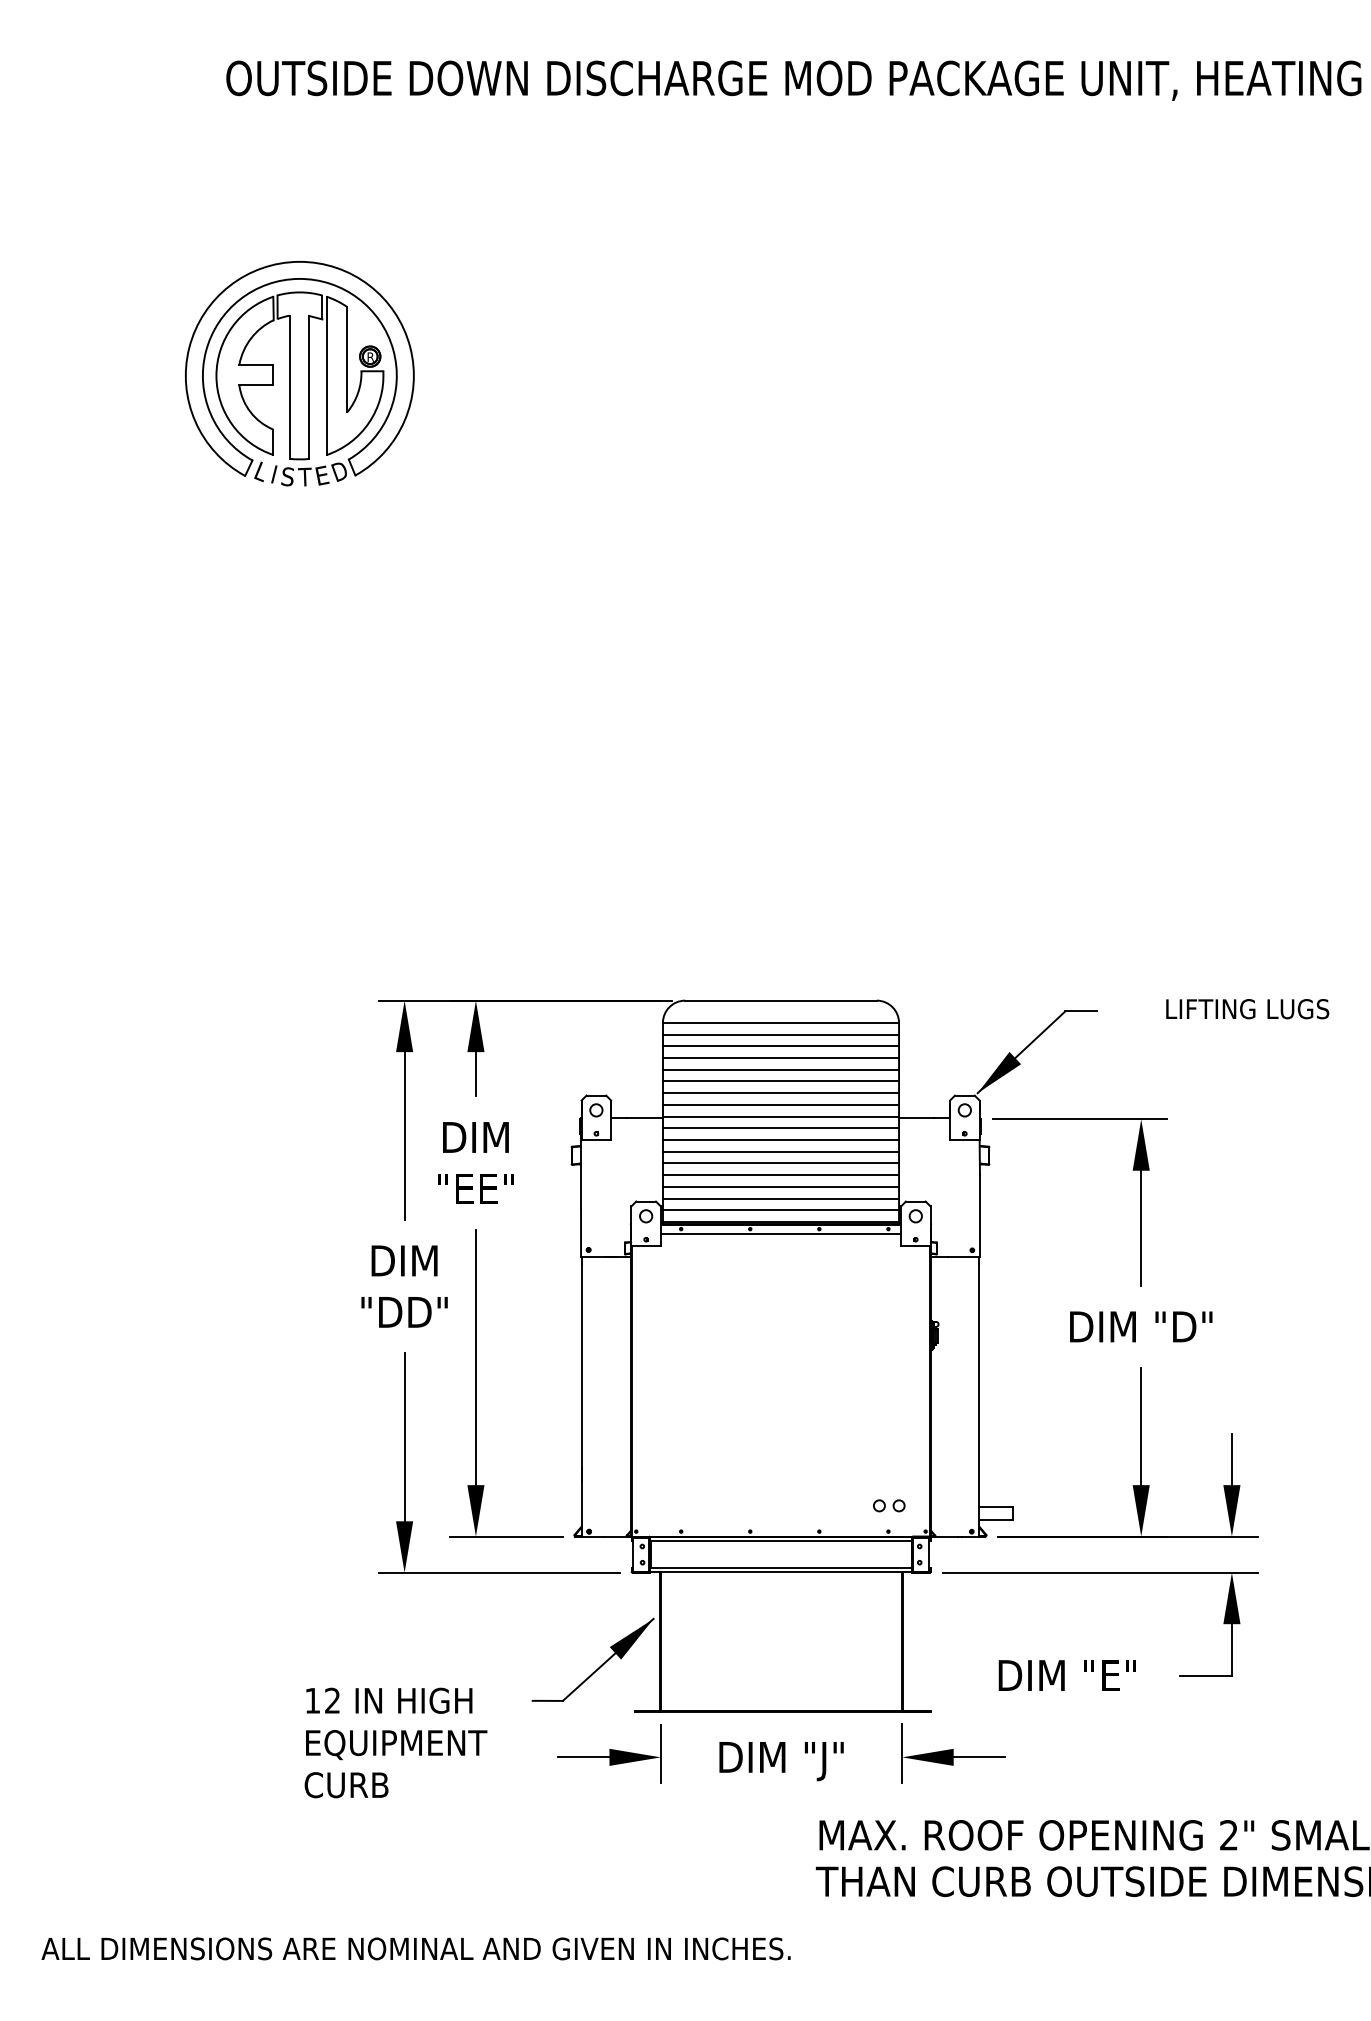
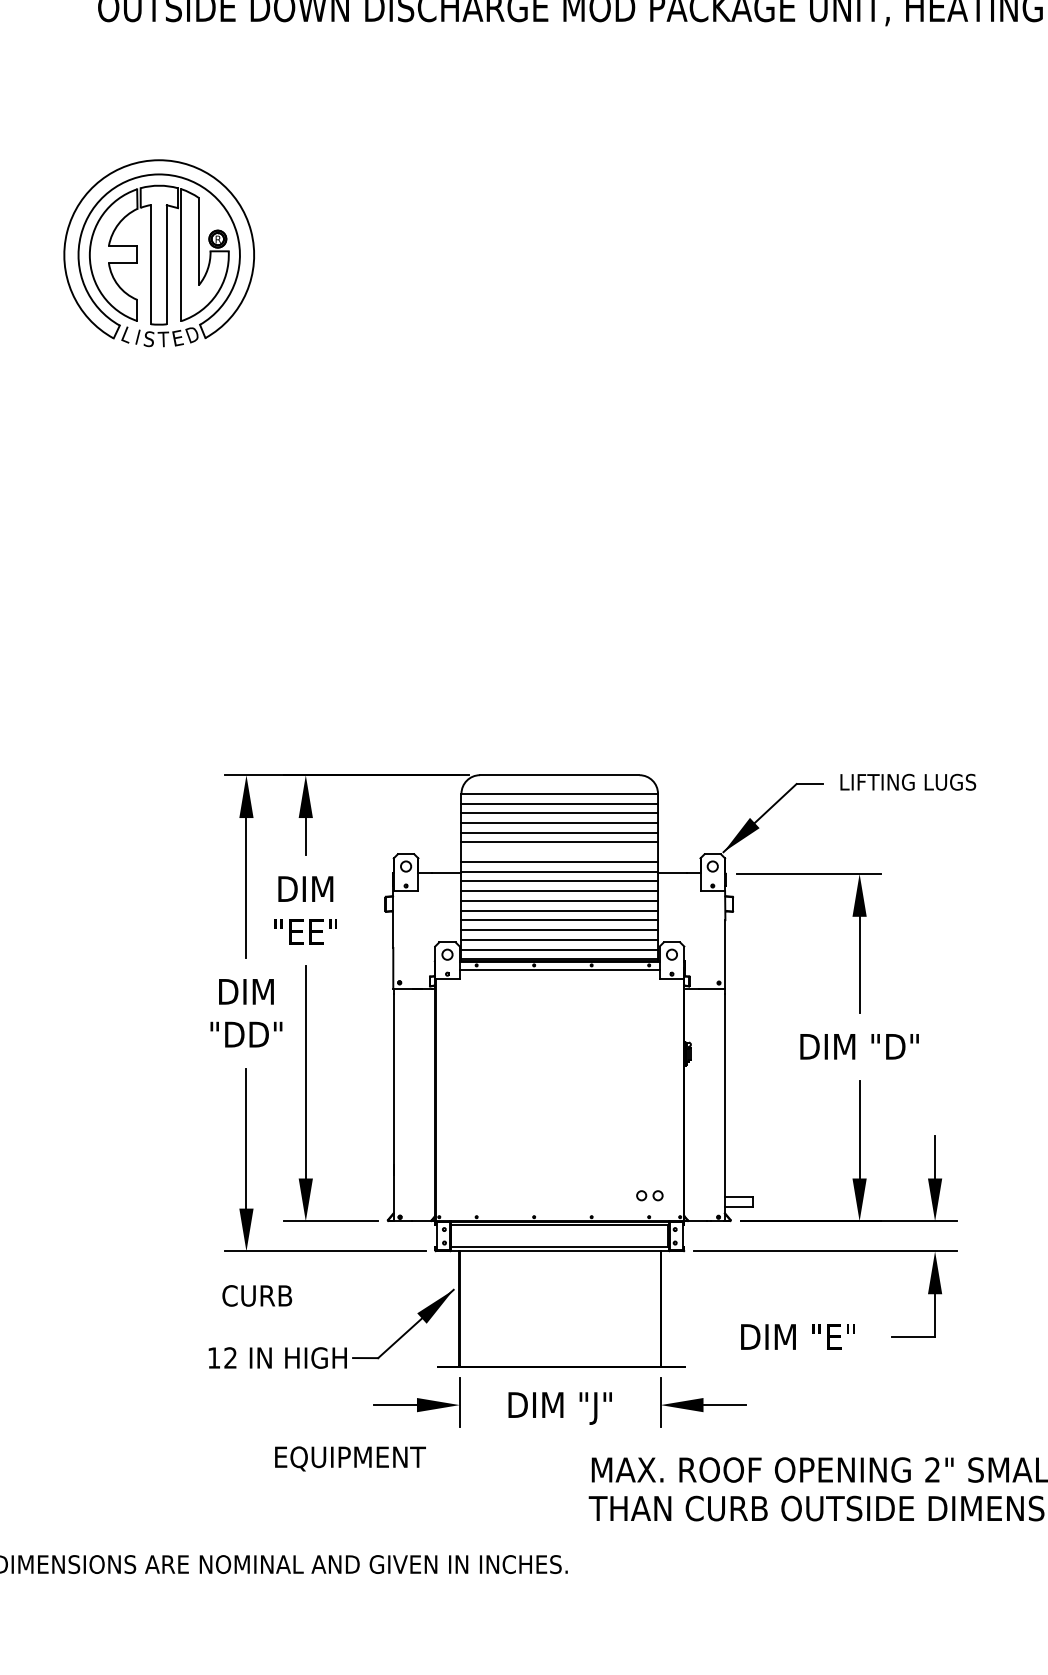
text: (1247, 1009) -> (908, 782), moved
line: (780, 1093) -> (559, 852), removed
text: (389, 1700) -> (277, 1357), moved
text: (396, 1745) -> (350, 1459), moved
text: (346, 1785) -> (257, 1296), moved

